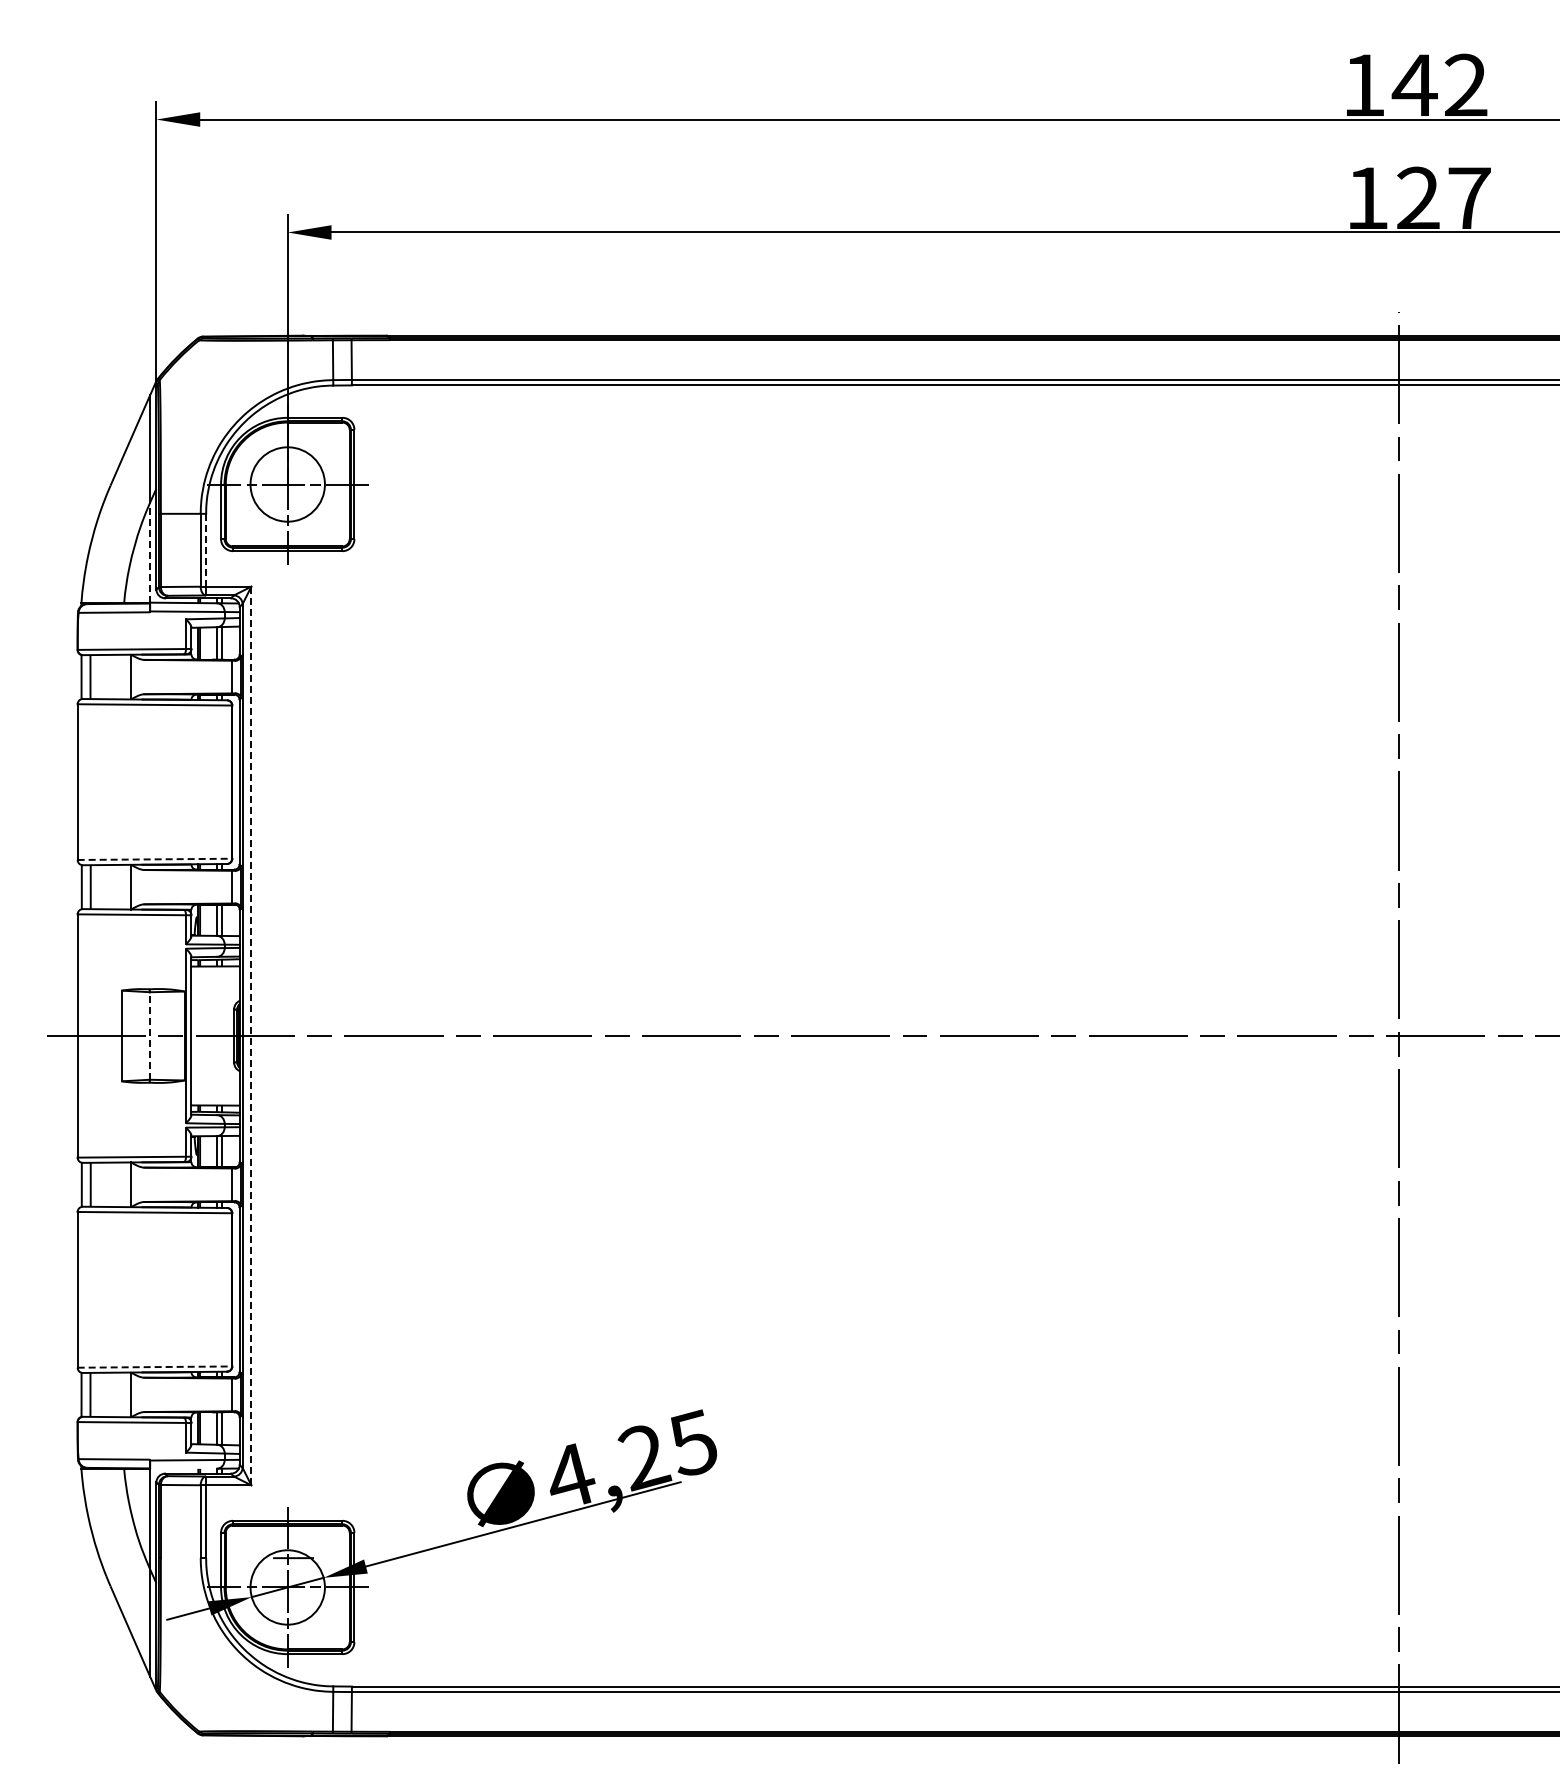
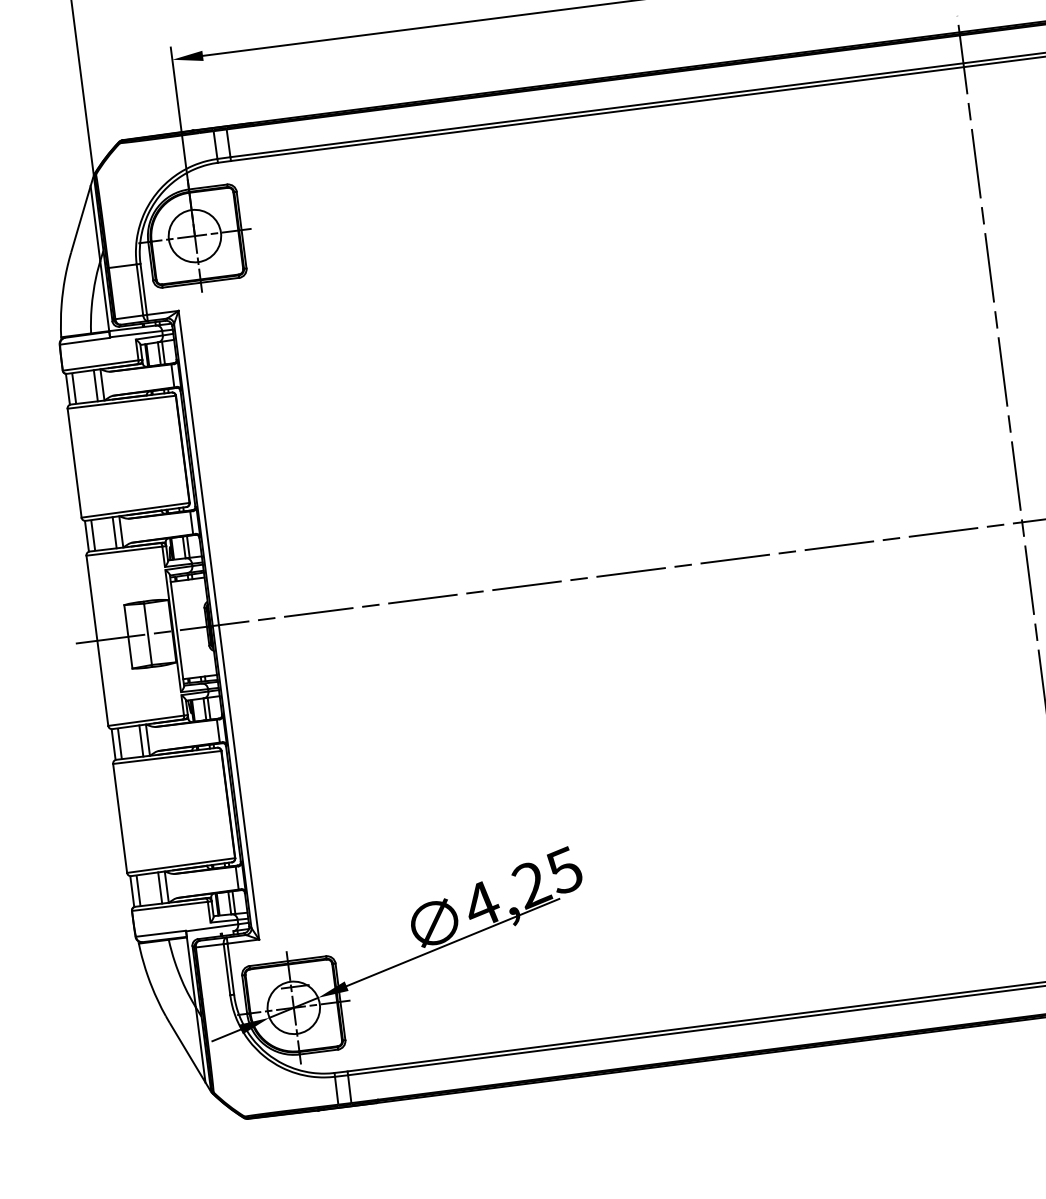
line: (206, 549) -> (143, 288), dashed -> solid
line: (150, 552) -> (105, 295), dashed -> solid
line: (121, 676) -> (95, 385), added
line: (155, 859) -> (136, 510), dashed -> solid
line: (121, 886) -> (114, 532), added
line: (150, 1035) -> (148, 633), dashed -> solid
line: (251, 1035) -> (218, 624), dashed -> solid
line: (121, 1184) -> (141, 740), added
line: (155, 1367) -> (181, 865), dashed -> solid
line: (121, 1394) -> (160, 887), added

